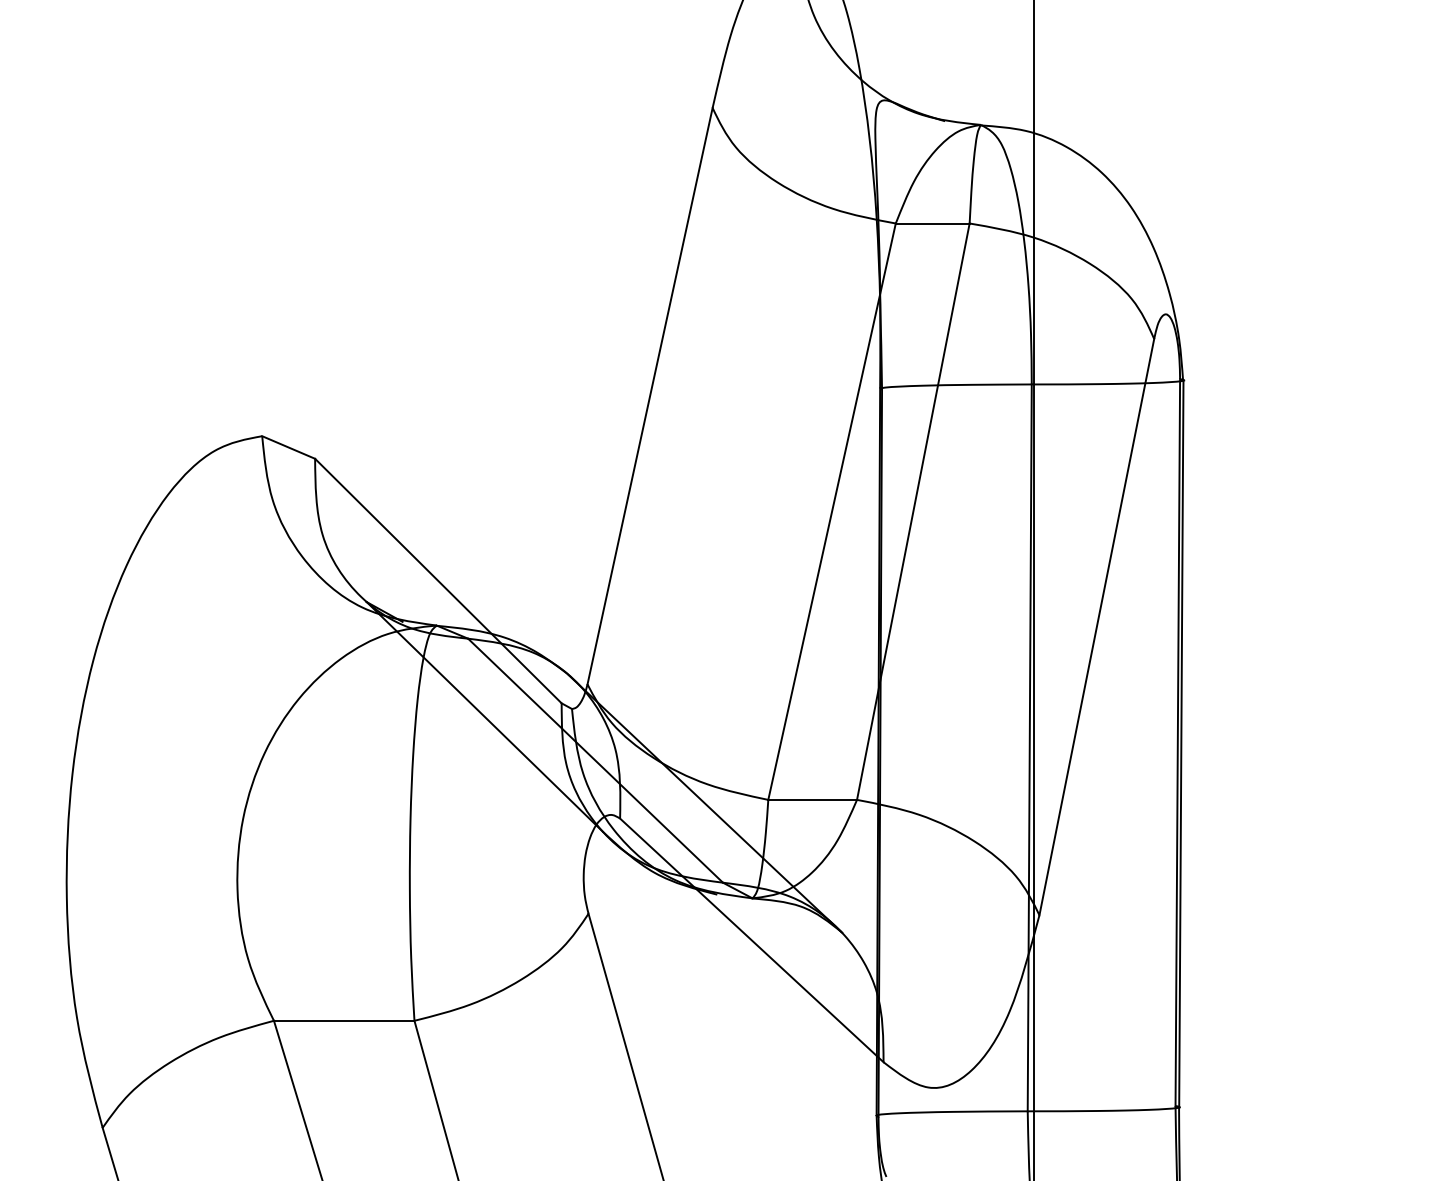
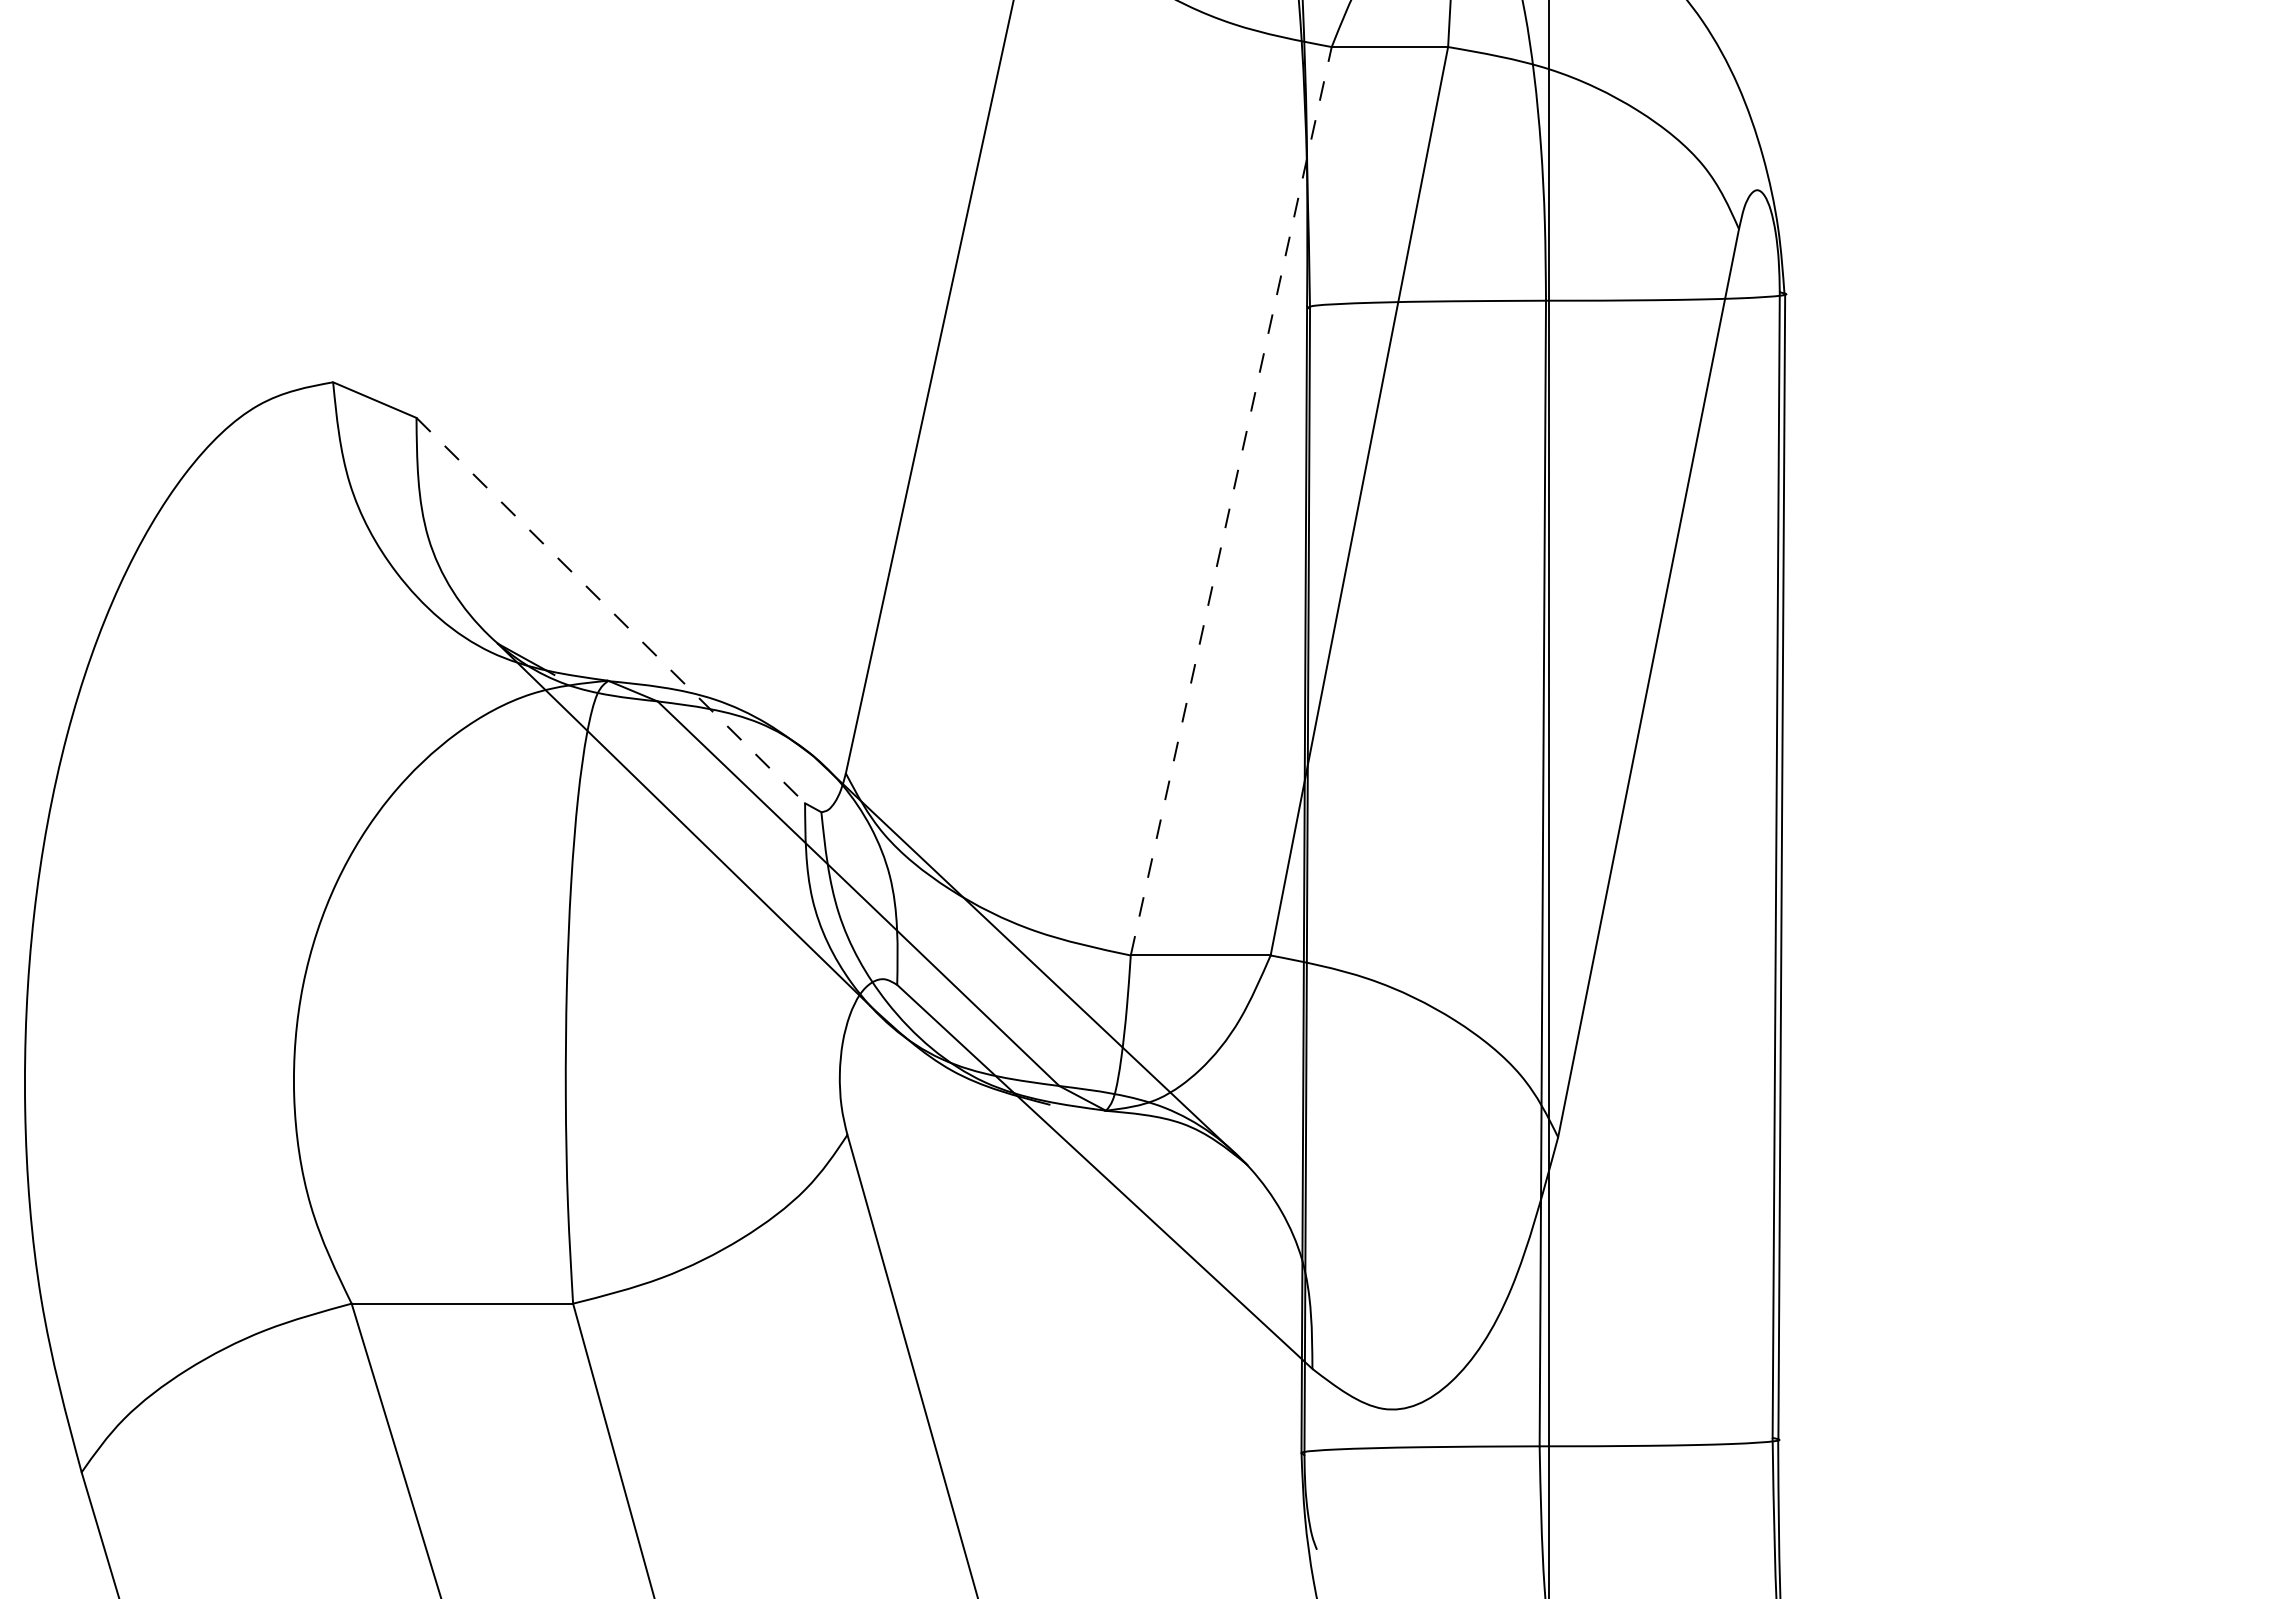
line: (832, 511) -> (1231, 500), solid -> dashed
line: (438, 581) -> (610, 611), solid -> dashed

